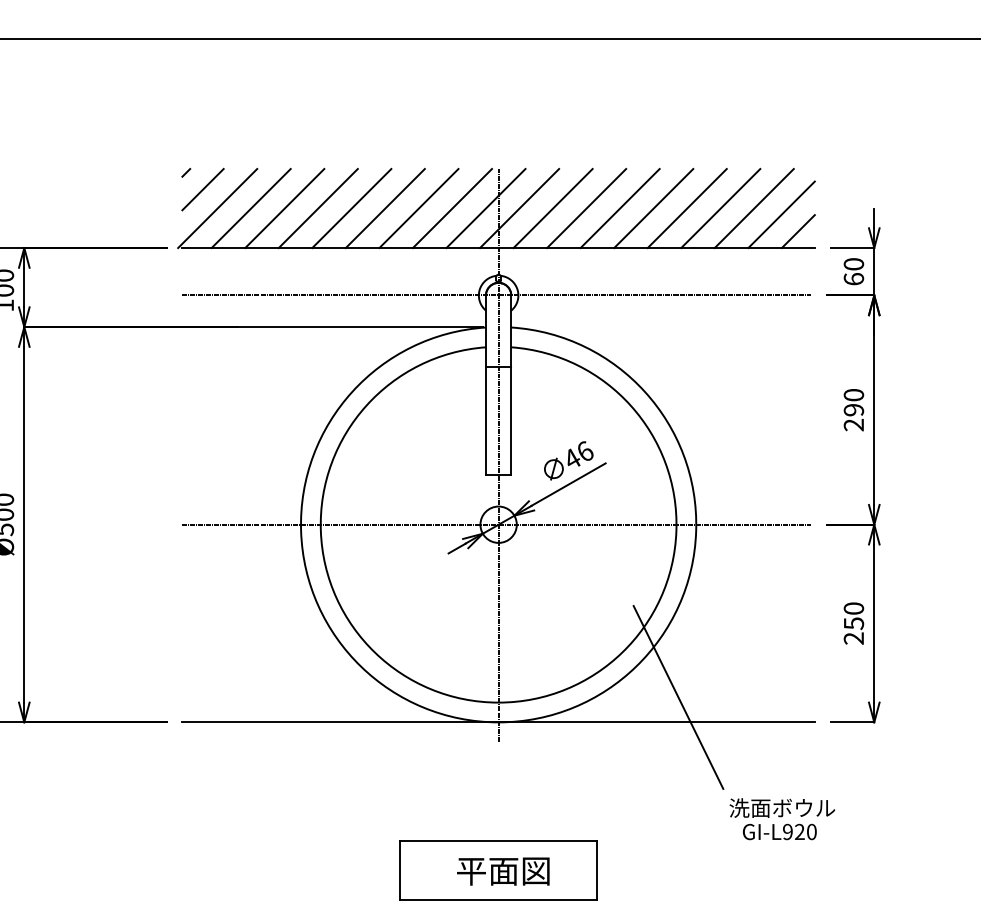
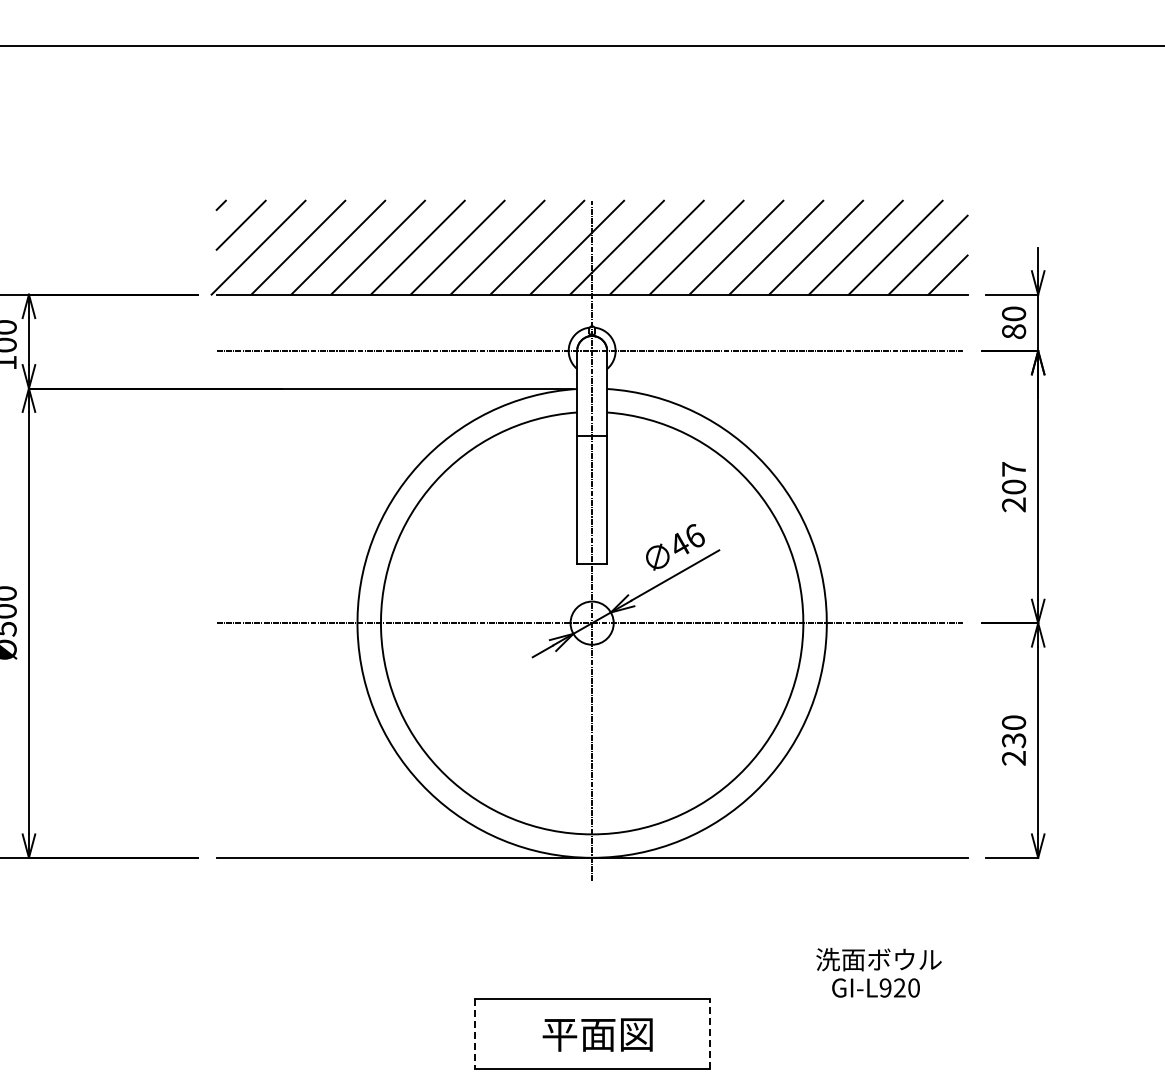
text: (854, 279) -> (1014, 331), 60 -> 80
text: (854, 402) -> (1014, 478), 290 -> 207
text: (853, 623) -> (1013, 740), 250 -> 230
line: (678, 696) -> (805, 827), removed
text: (781, 818) -> (878, 972), moved
line: (597, 870) -> (709, 1033), solid -> dashed
line: (399, 871) -> (474, 1034), solid -> dashed

